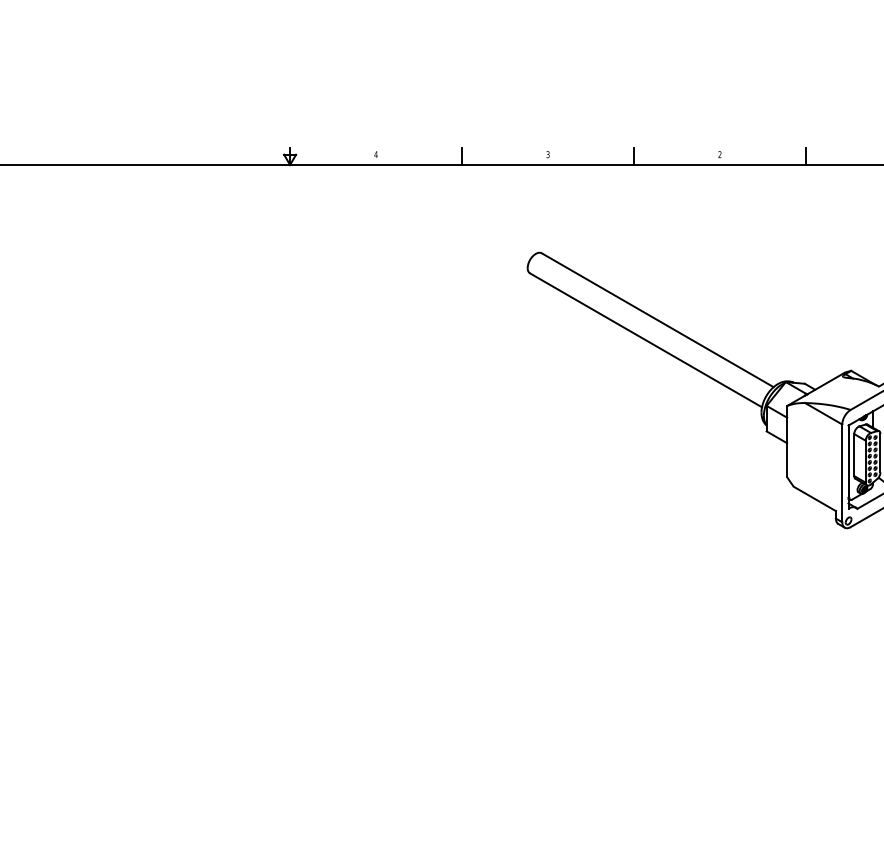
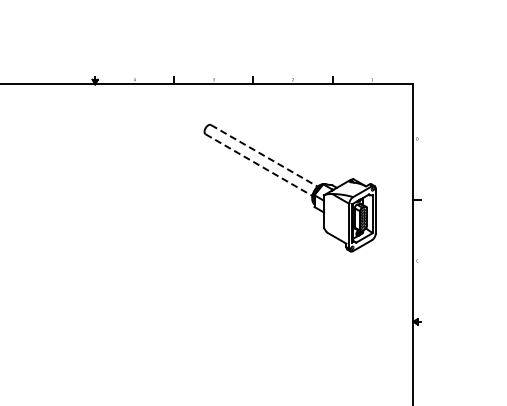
line: (657, 319) -> (264, 155), solid -> dashed
line: (647, 341) -> (259, 165), solid -> dashed

